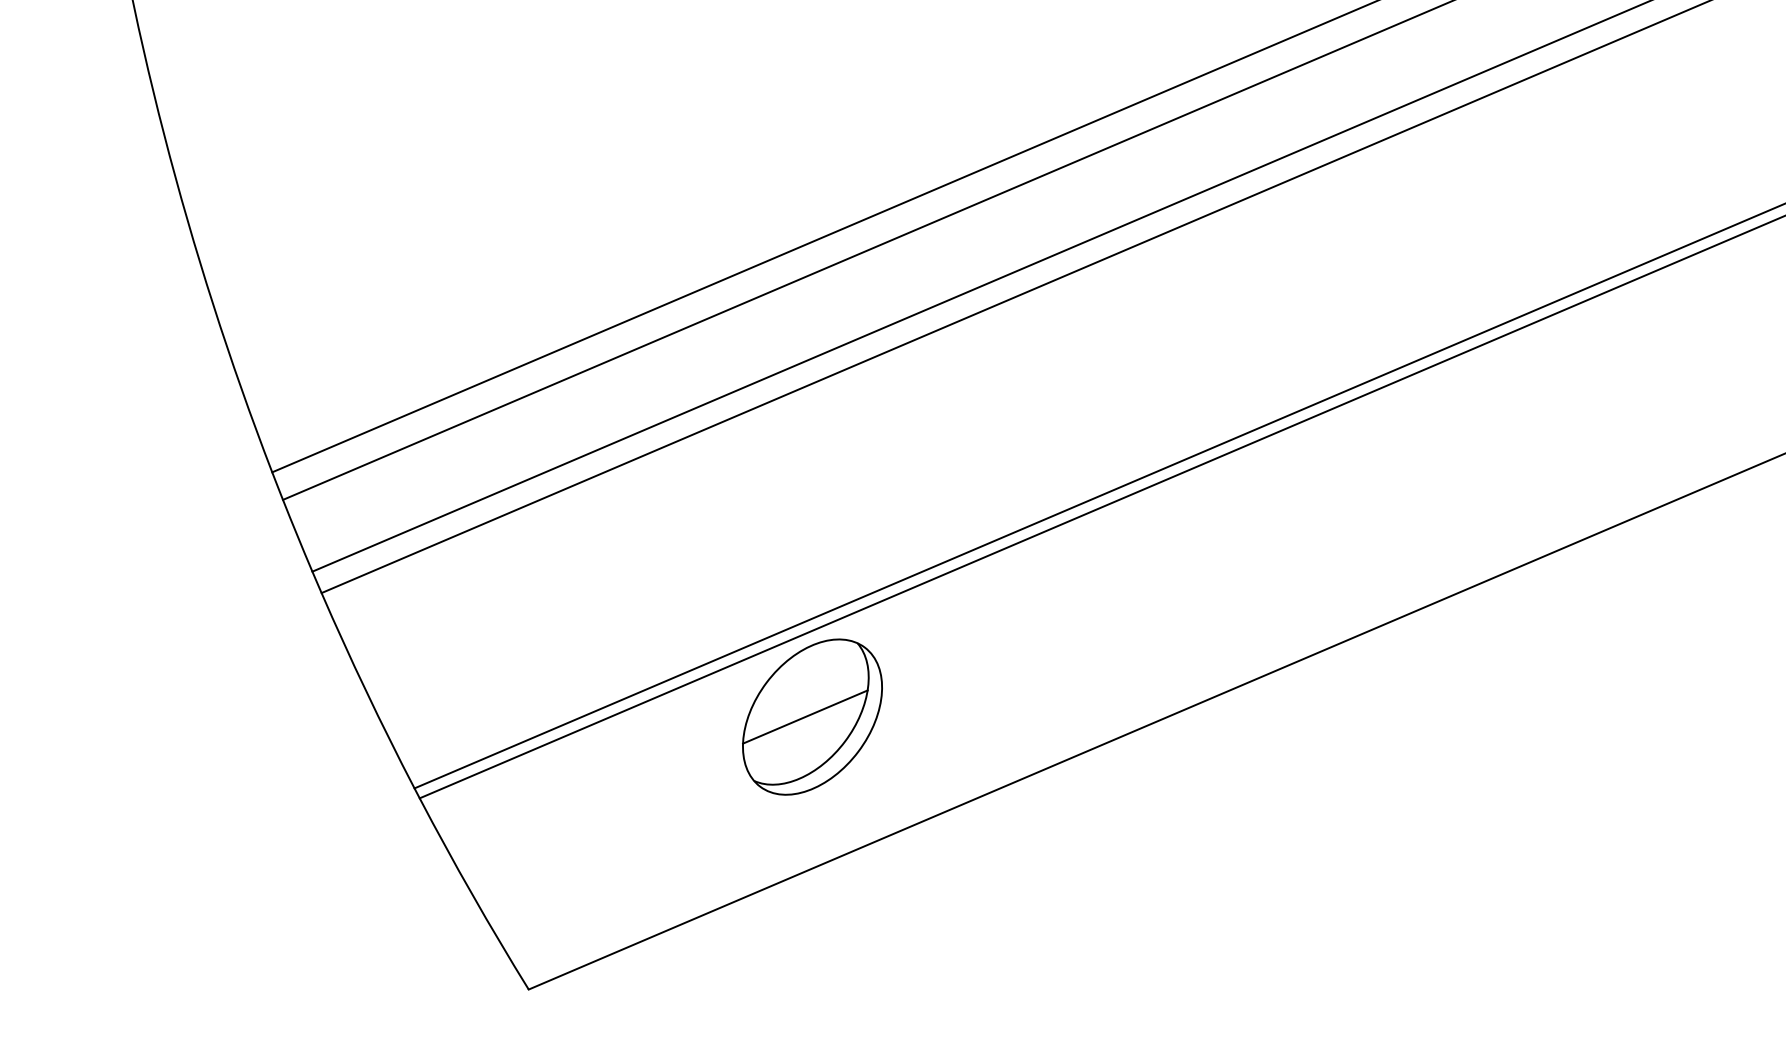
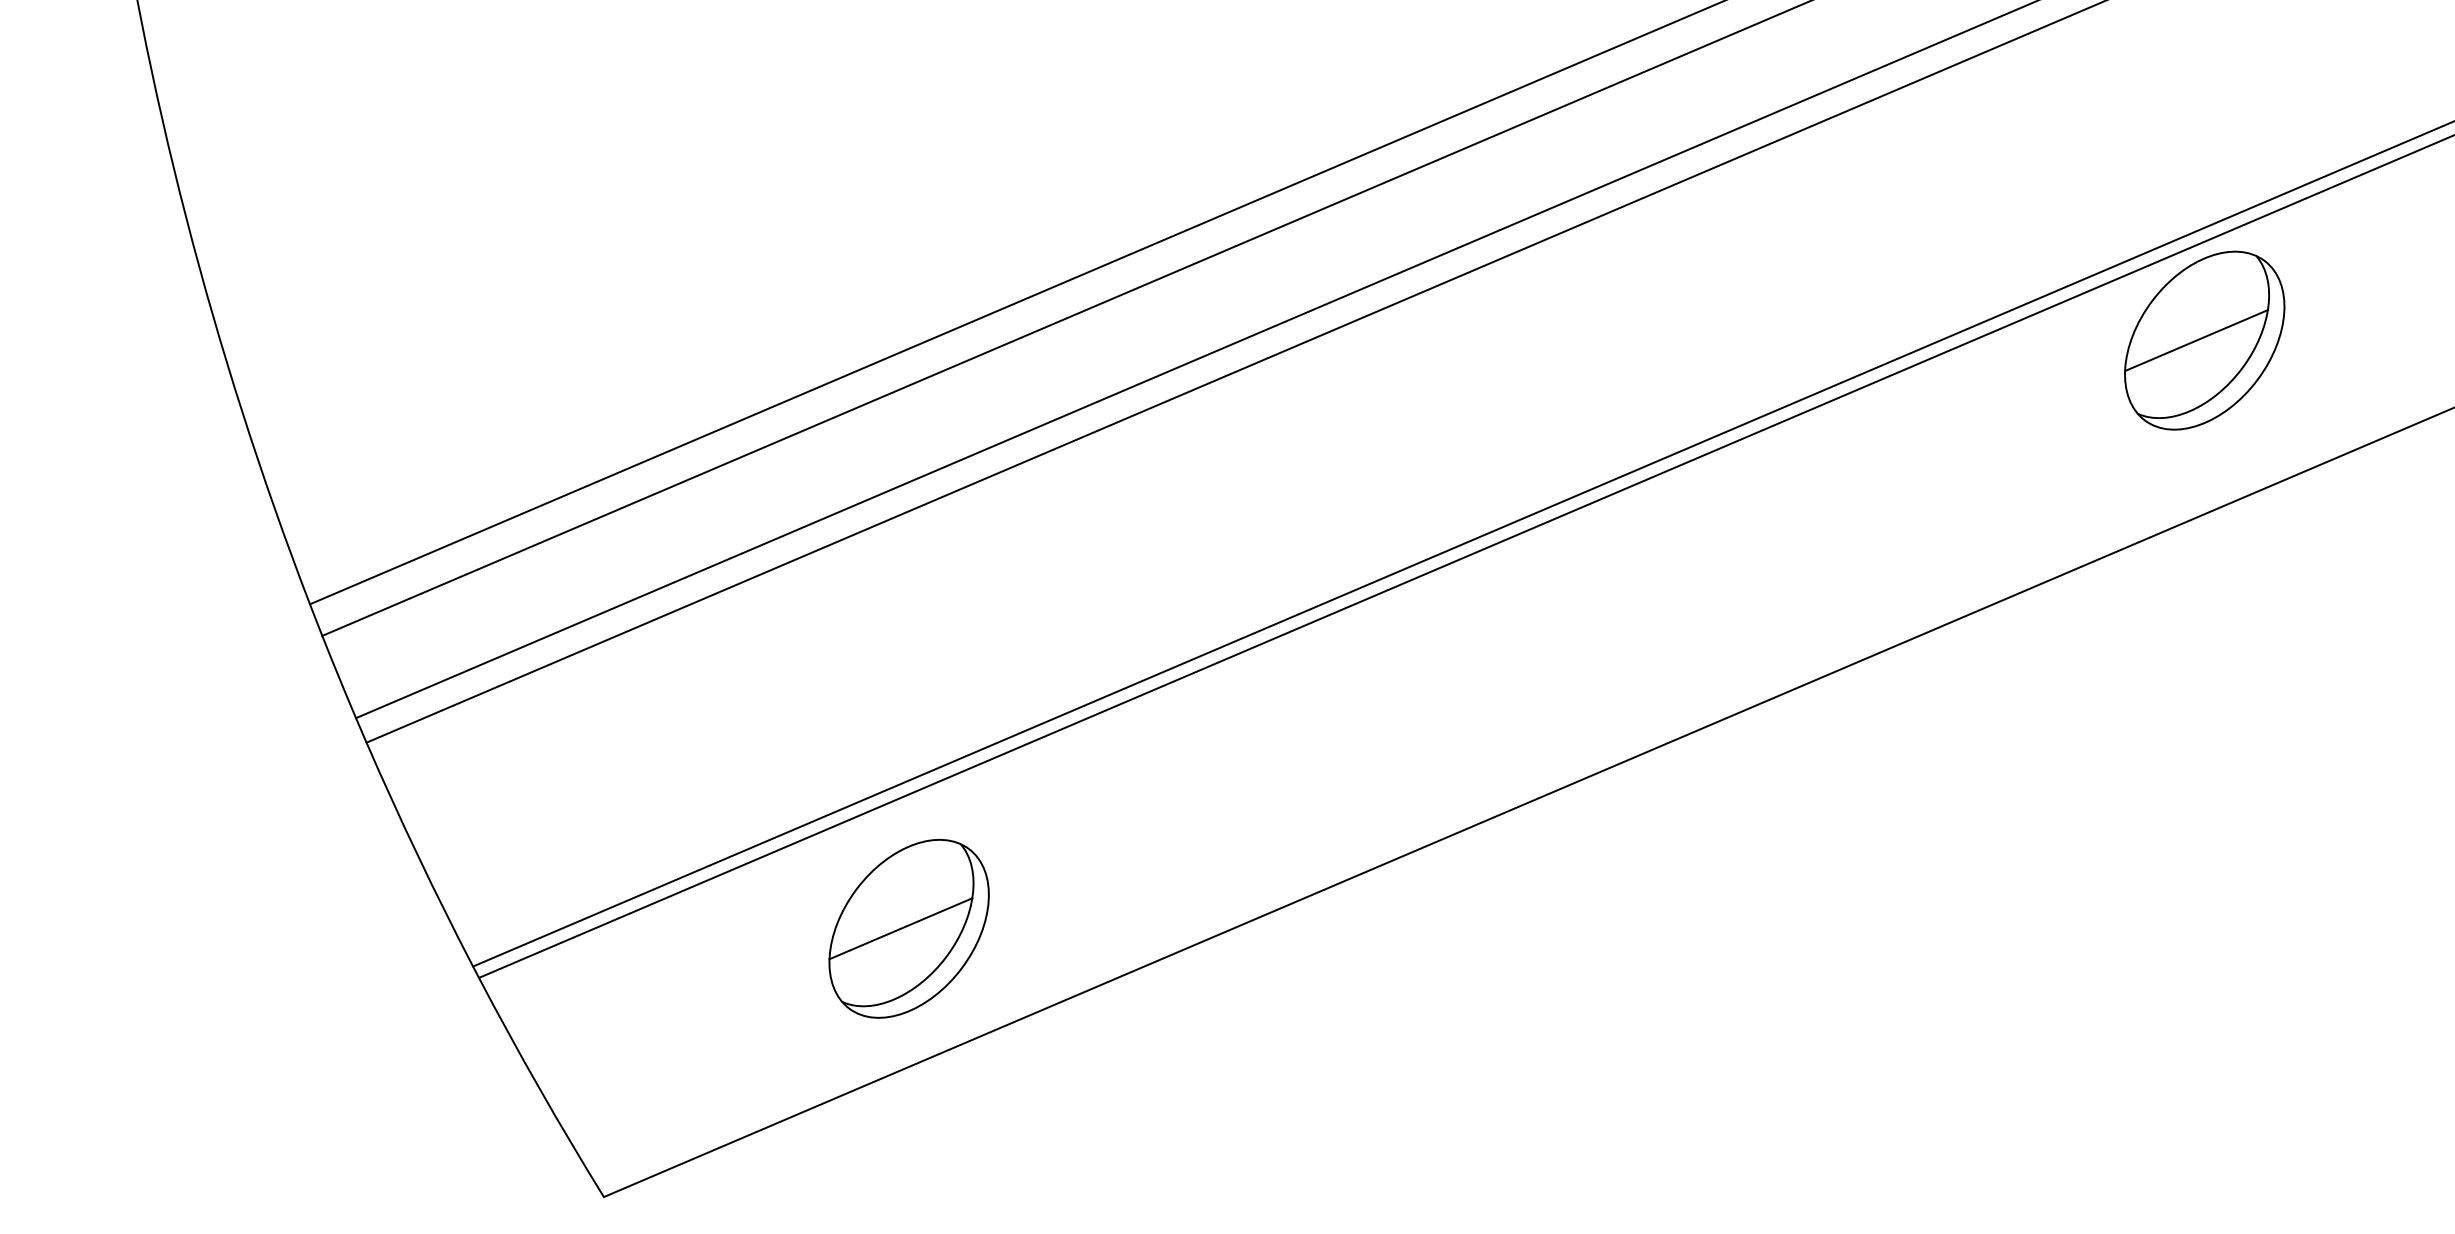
part: (811, 716) -> (908, 928), moved

